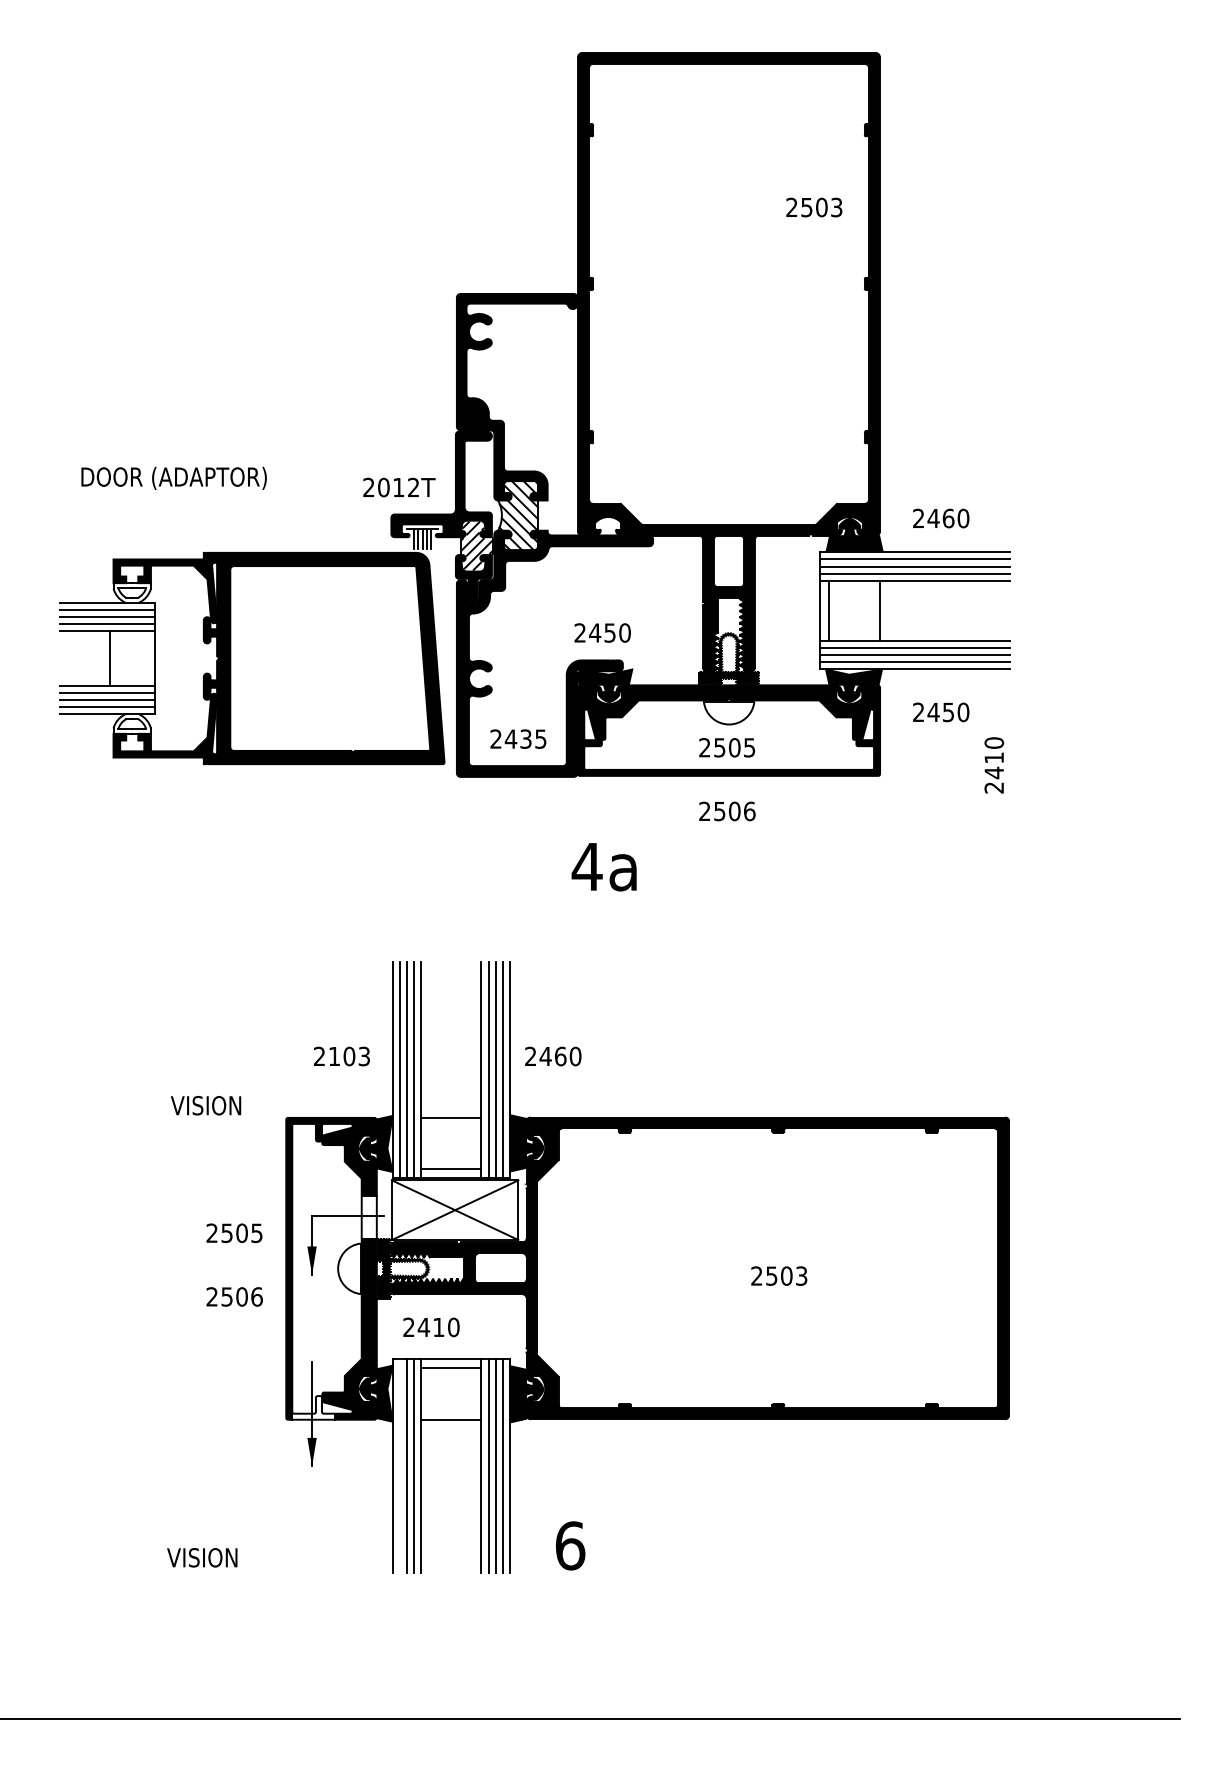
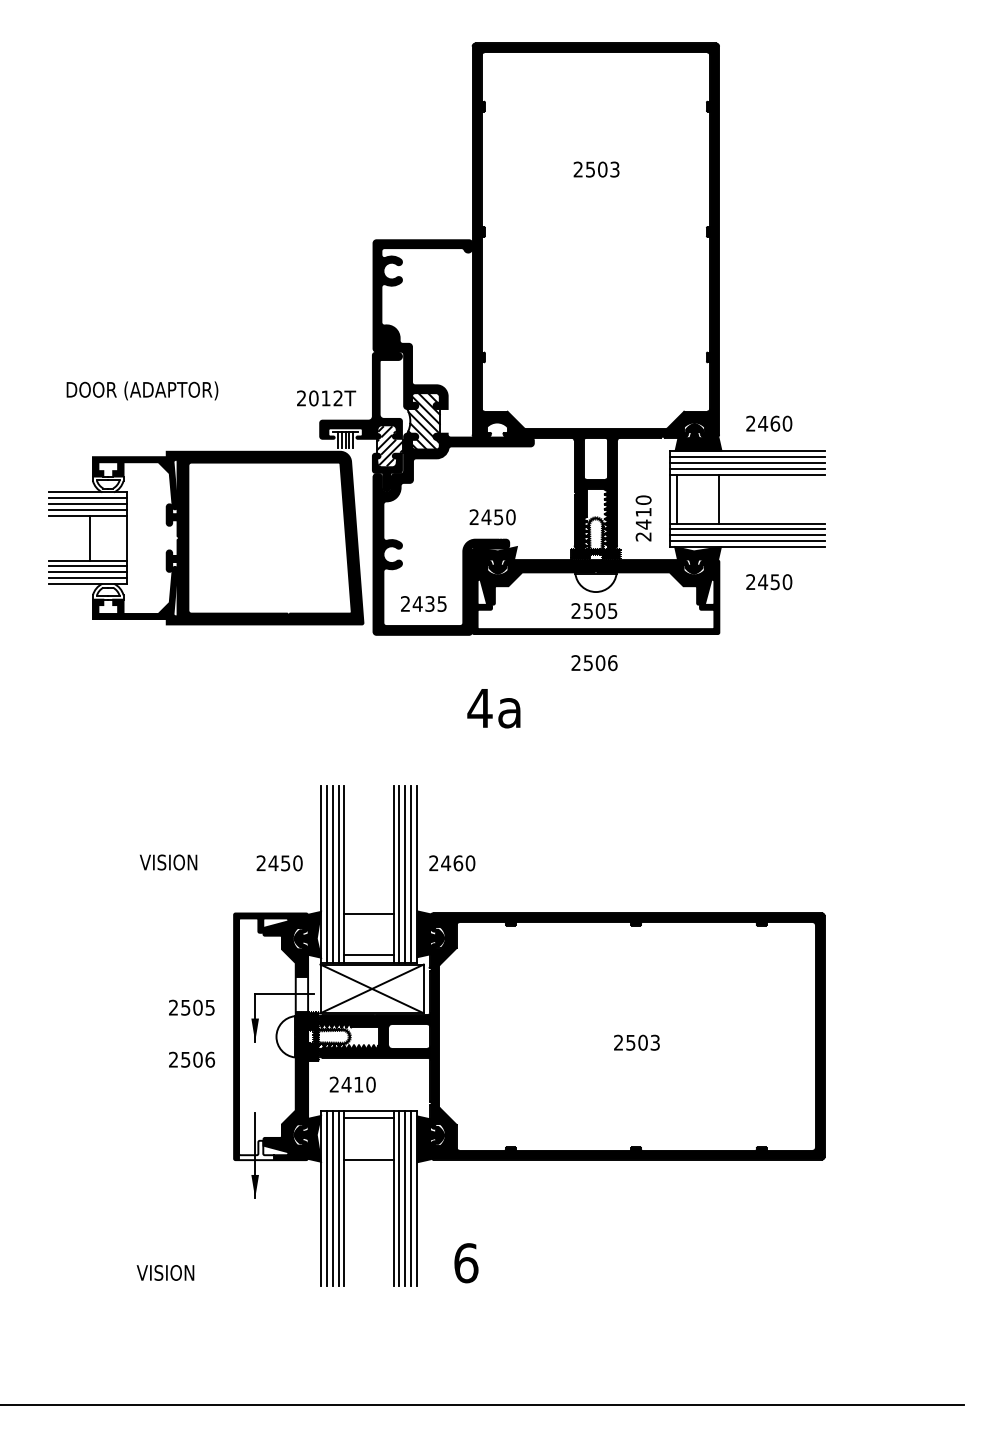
text: (814, 207) -> (596, 169), moved
text: (994, 765) -> (643, 518), moved
text: (349, 1056) -> (285, 863), 2103 -> 2450
text: (205, 1105) -> (168, 862), moved
line: (399, 1465) -> (326, 1197), added

